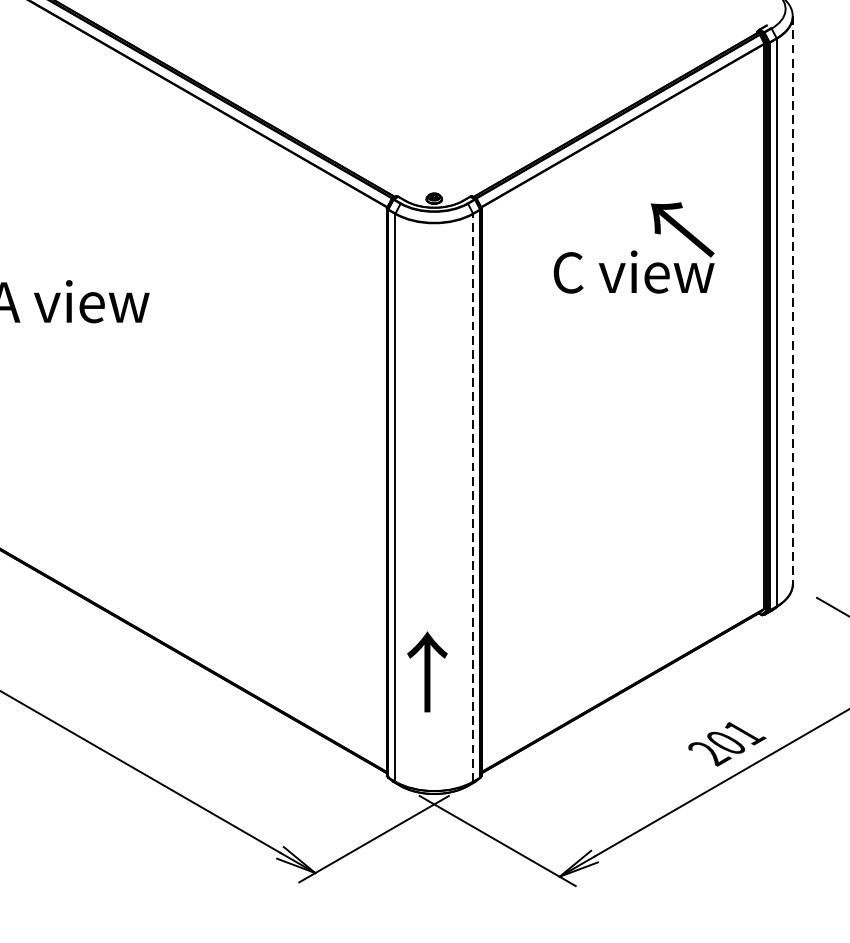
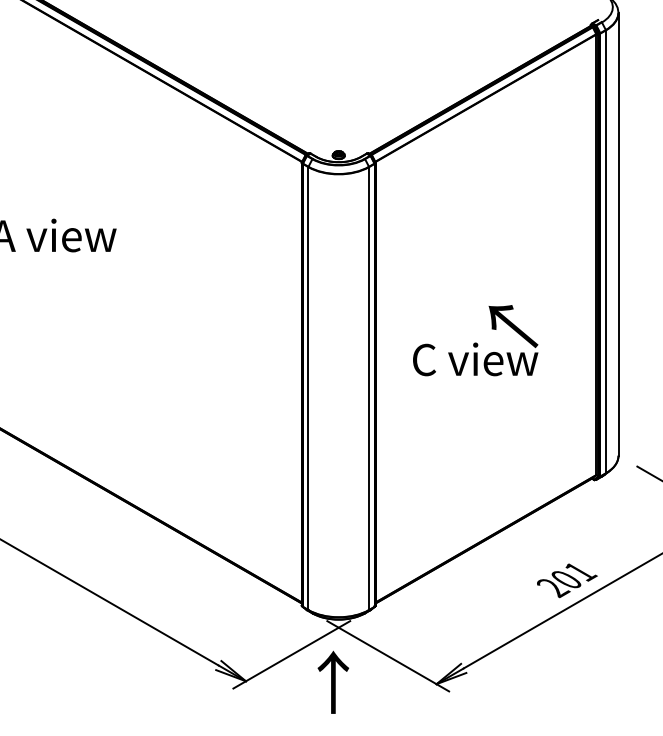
text: (633, 247) -> (475, 340), moved
line: (792, 300) -> (618, 234), dashed -> solid
line: (473, 497) -> (369, 388), dashed -> solid
text: (427, 670) -> (333, 681), moved

